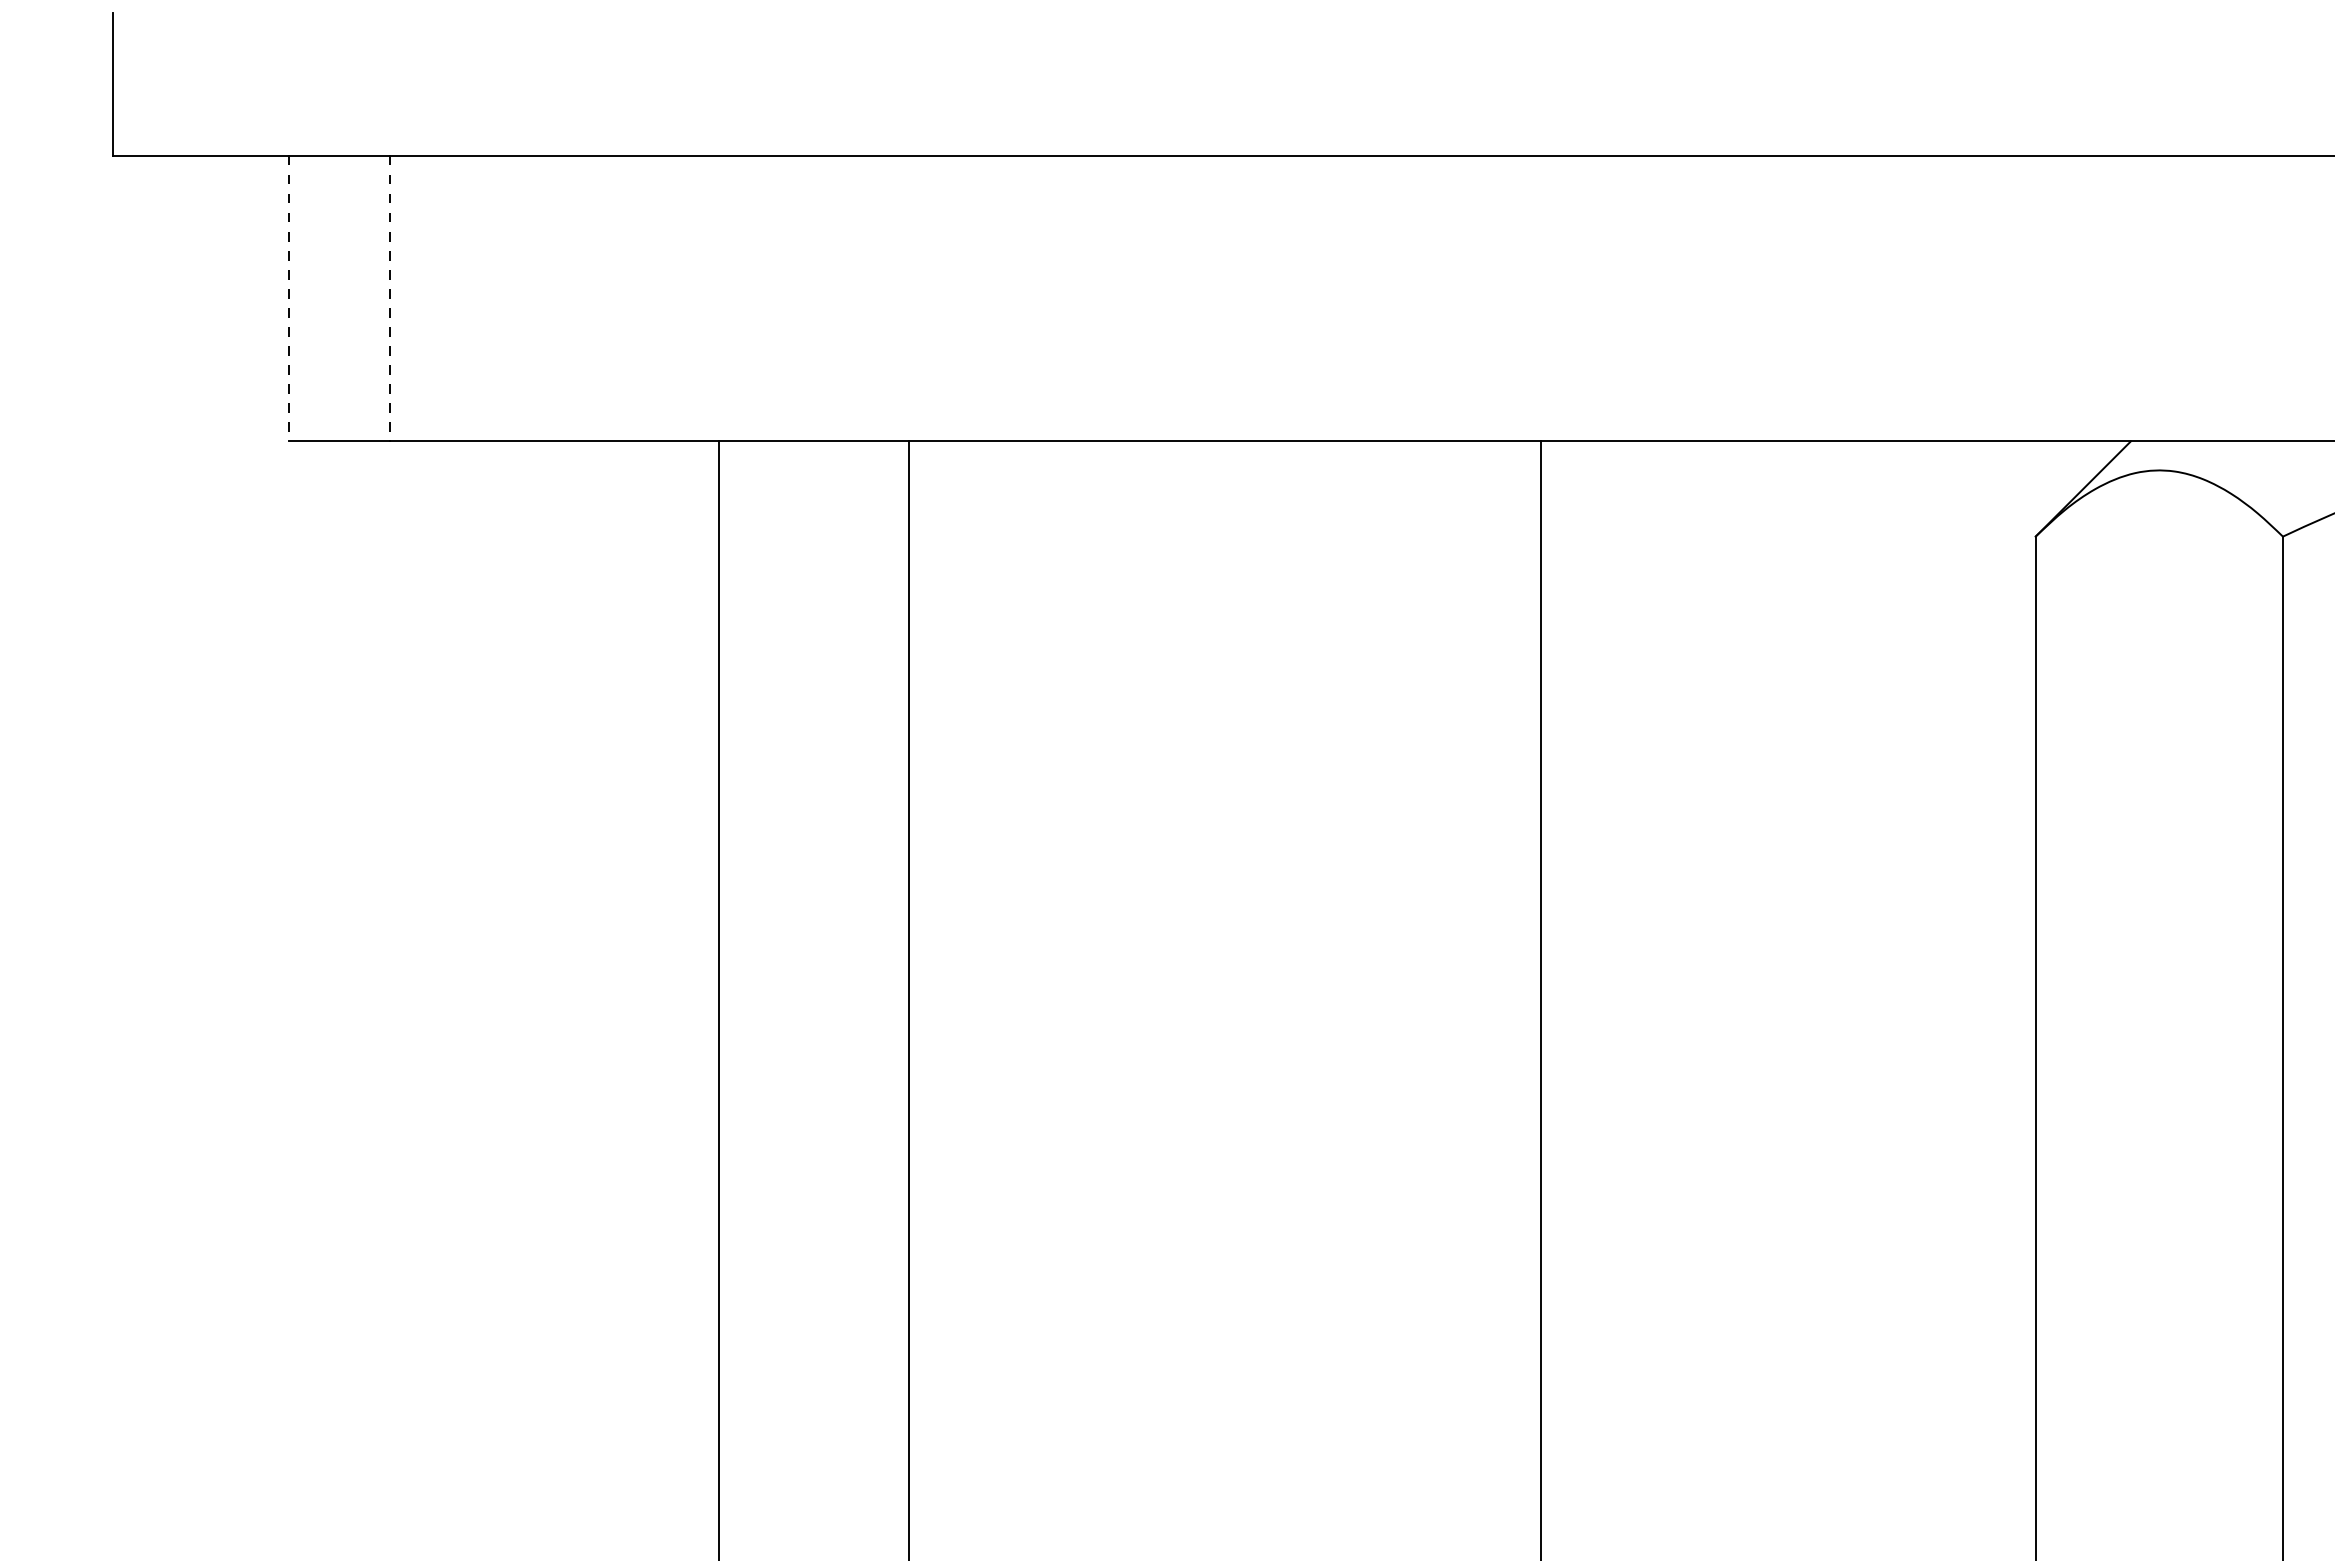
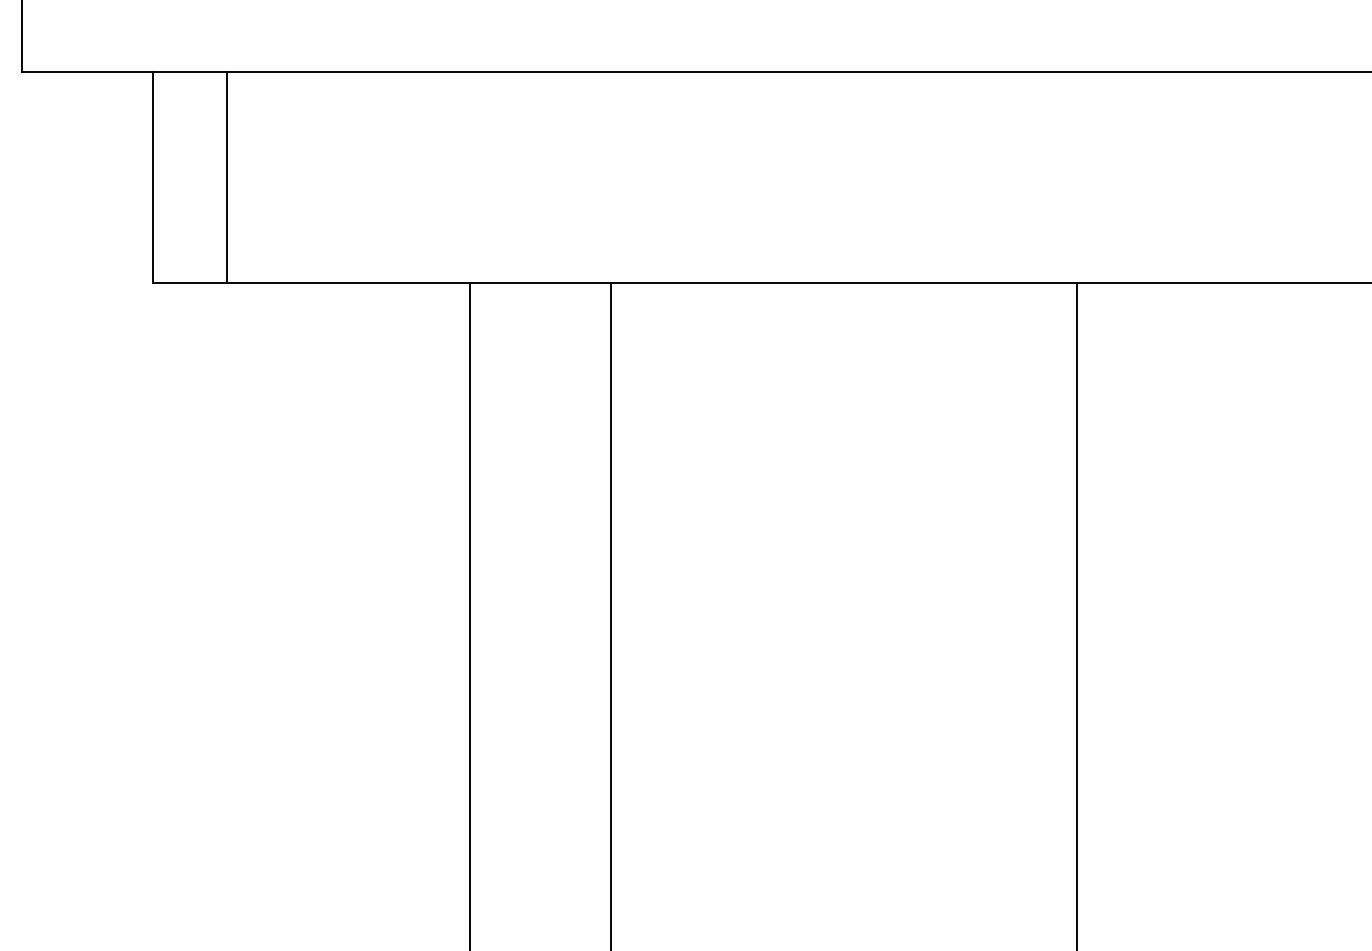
line: (288, 298) -> (152, 177), dashed -> solid
line: (389, 298) -> (226, 177), dashed -> solid

